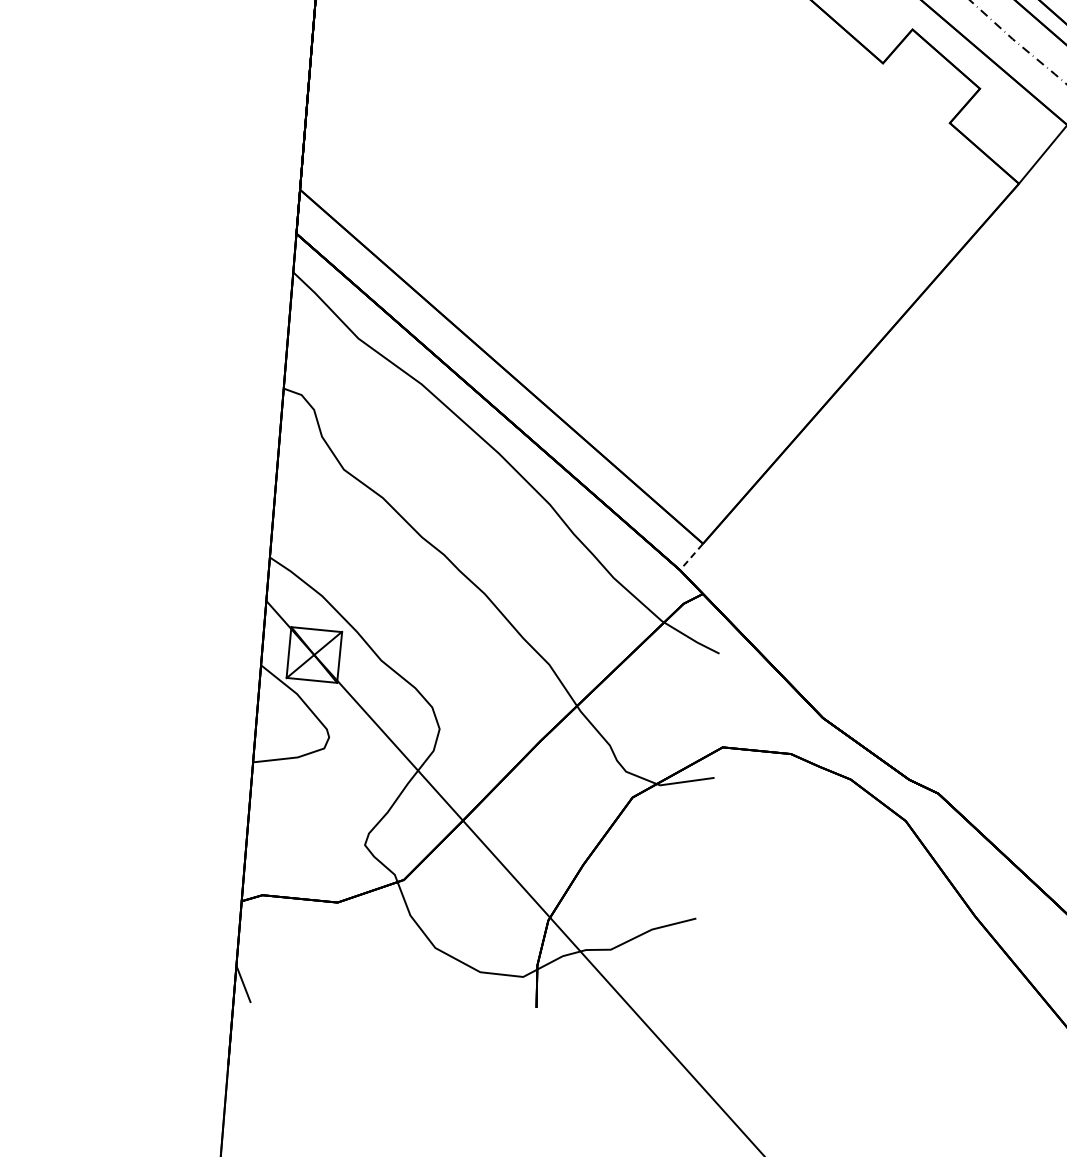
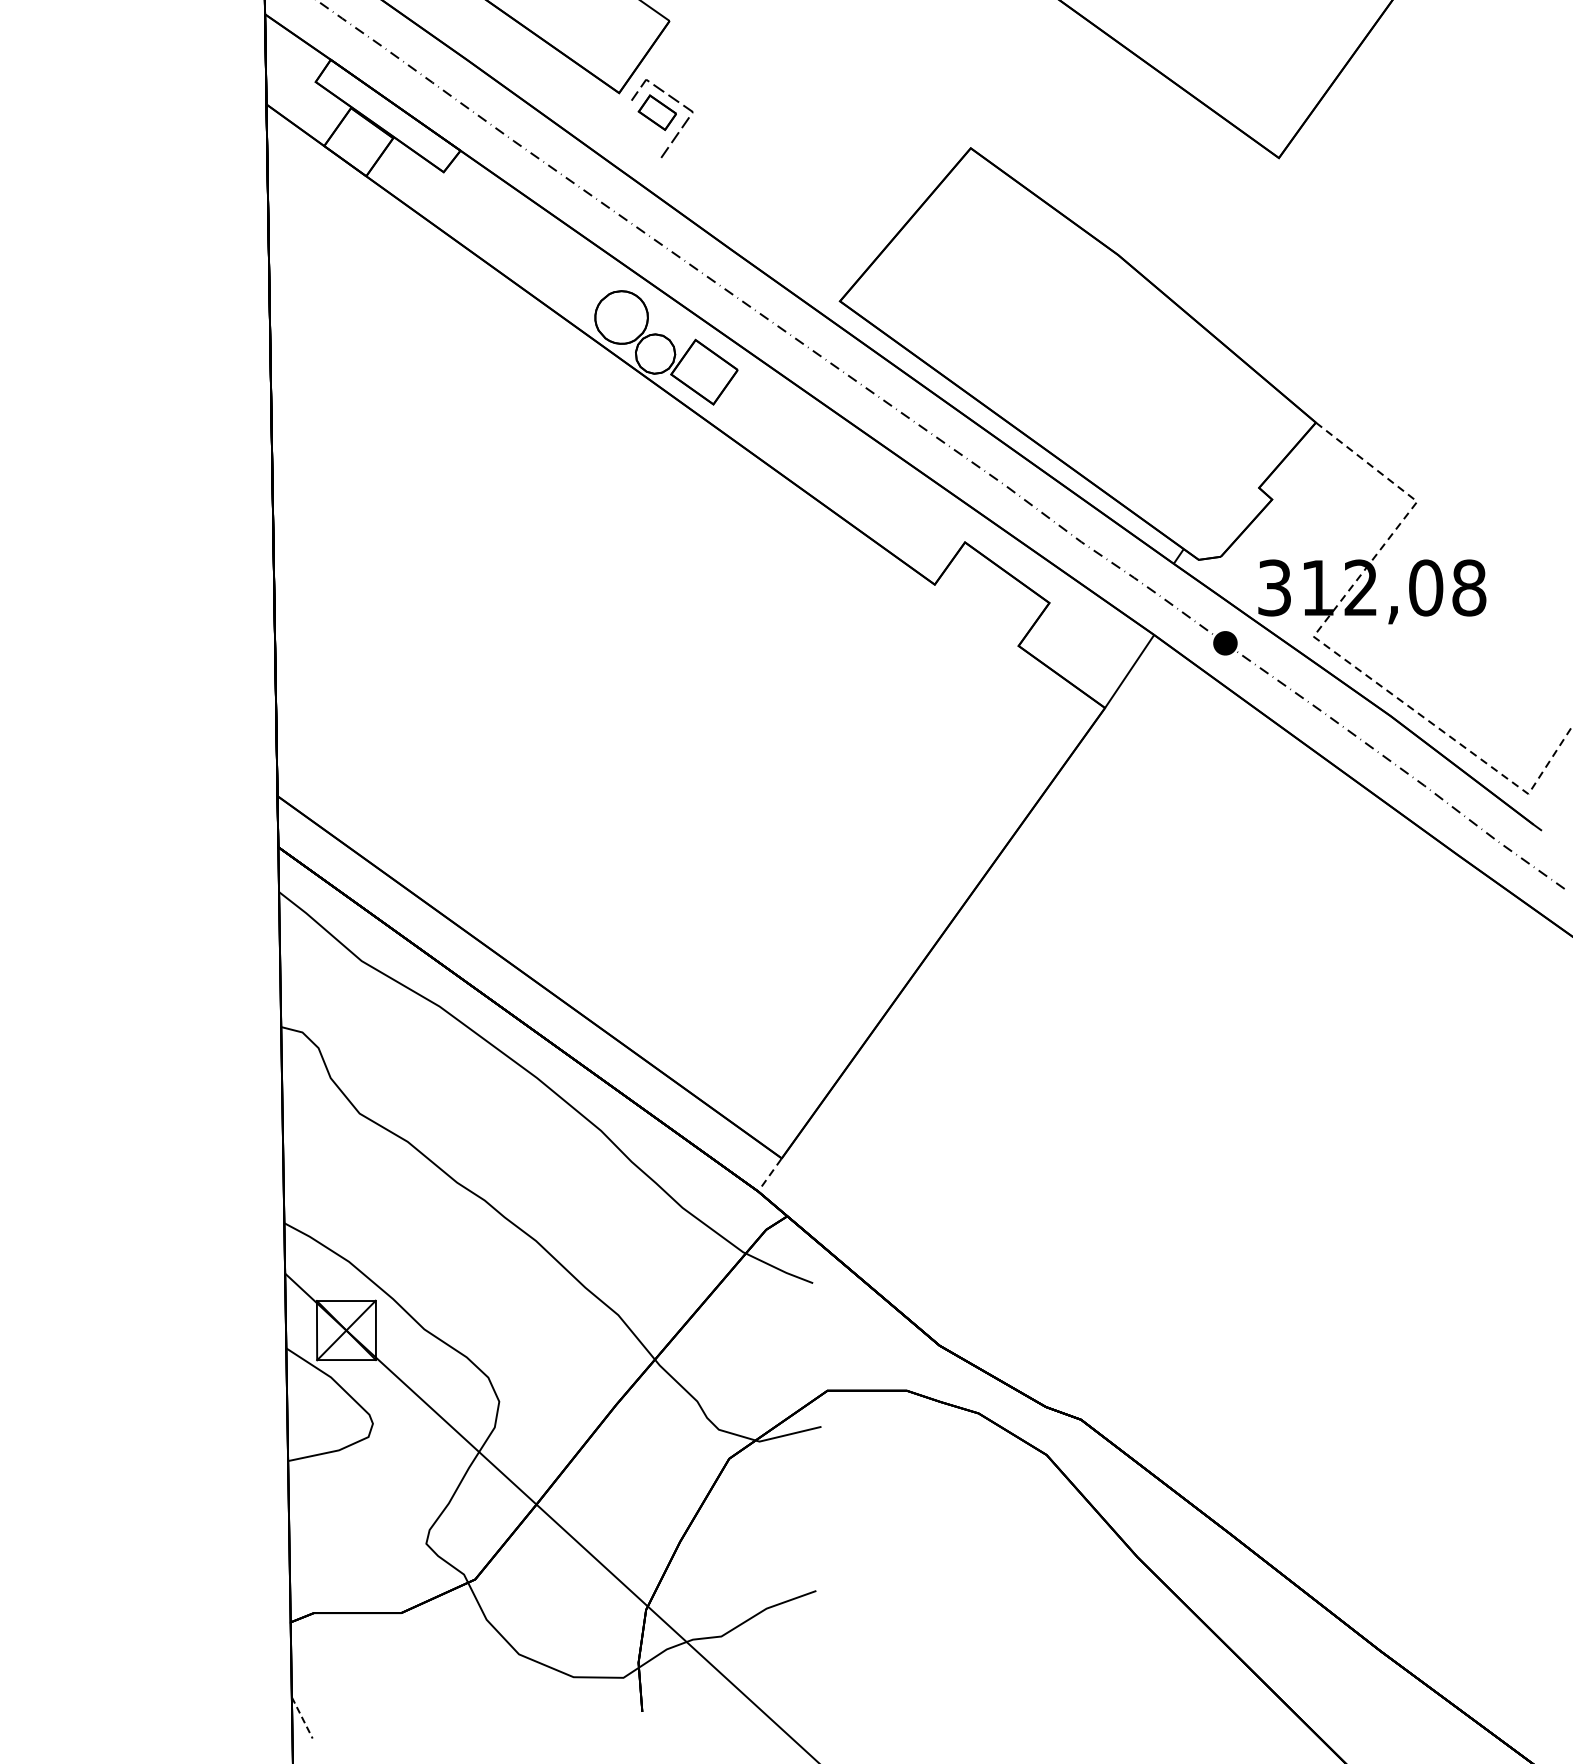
line: (243, 984) -> (302, 1718), solid -> dashed

